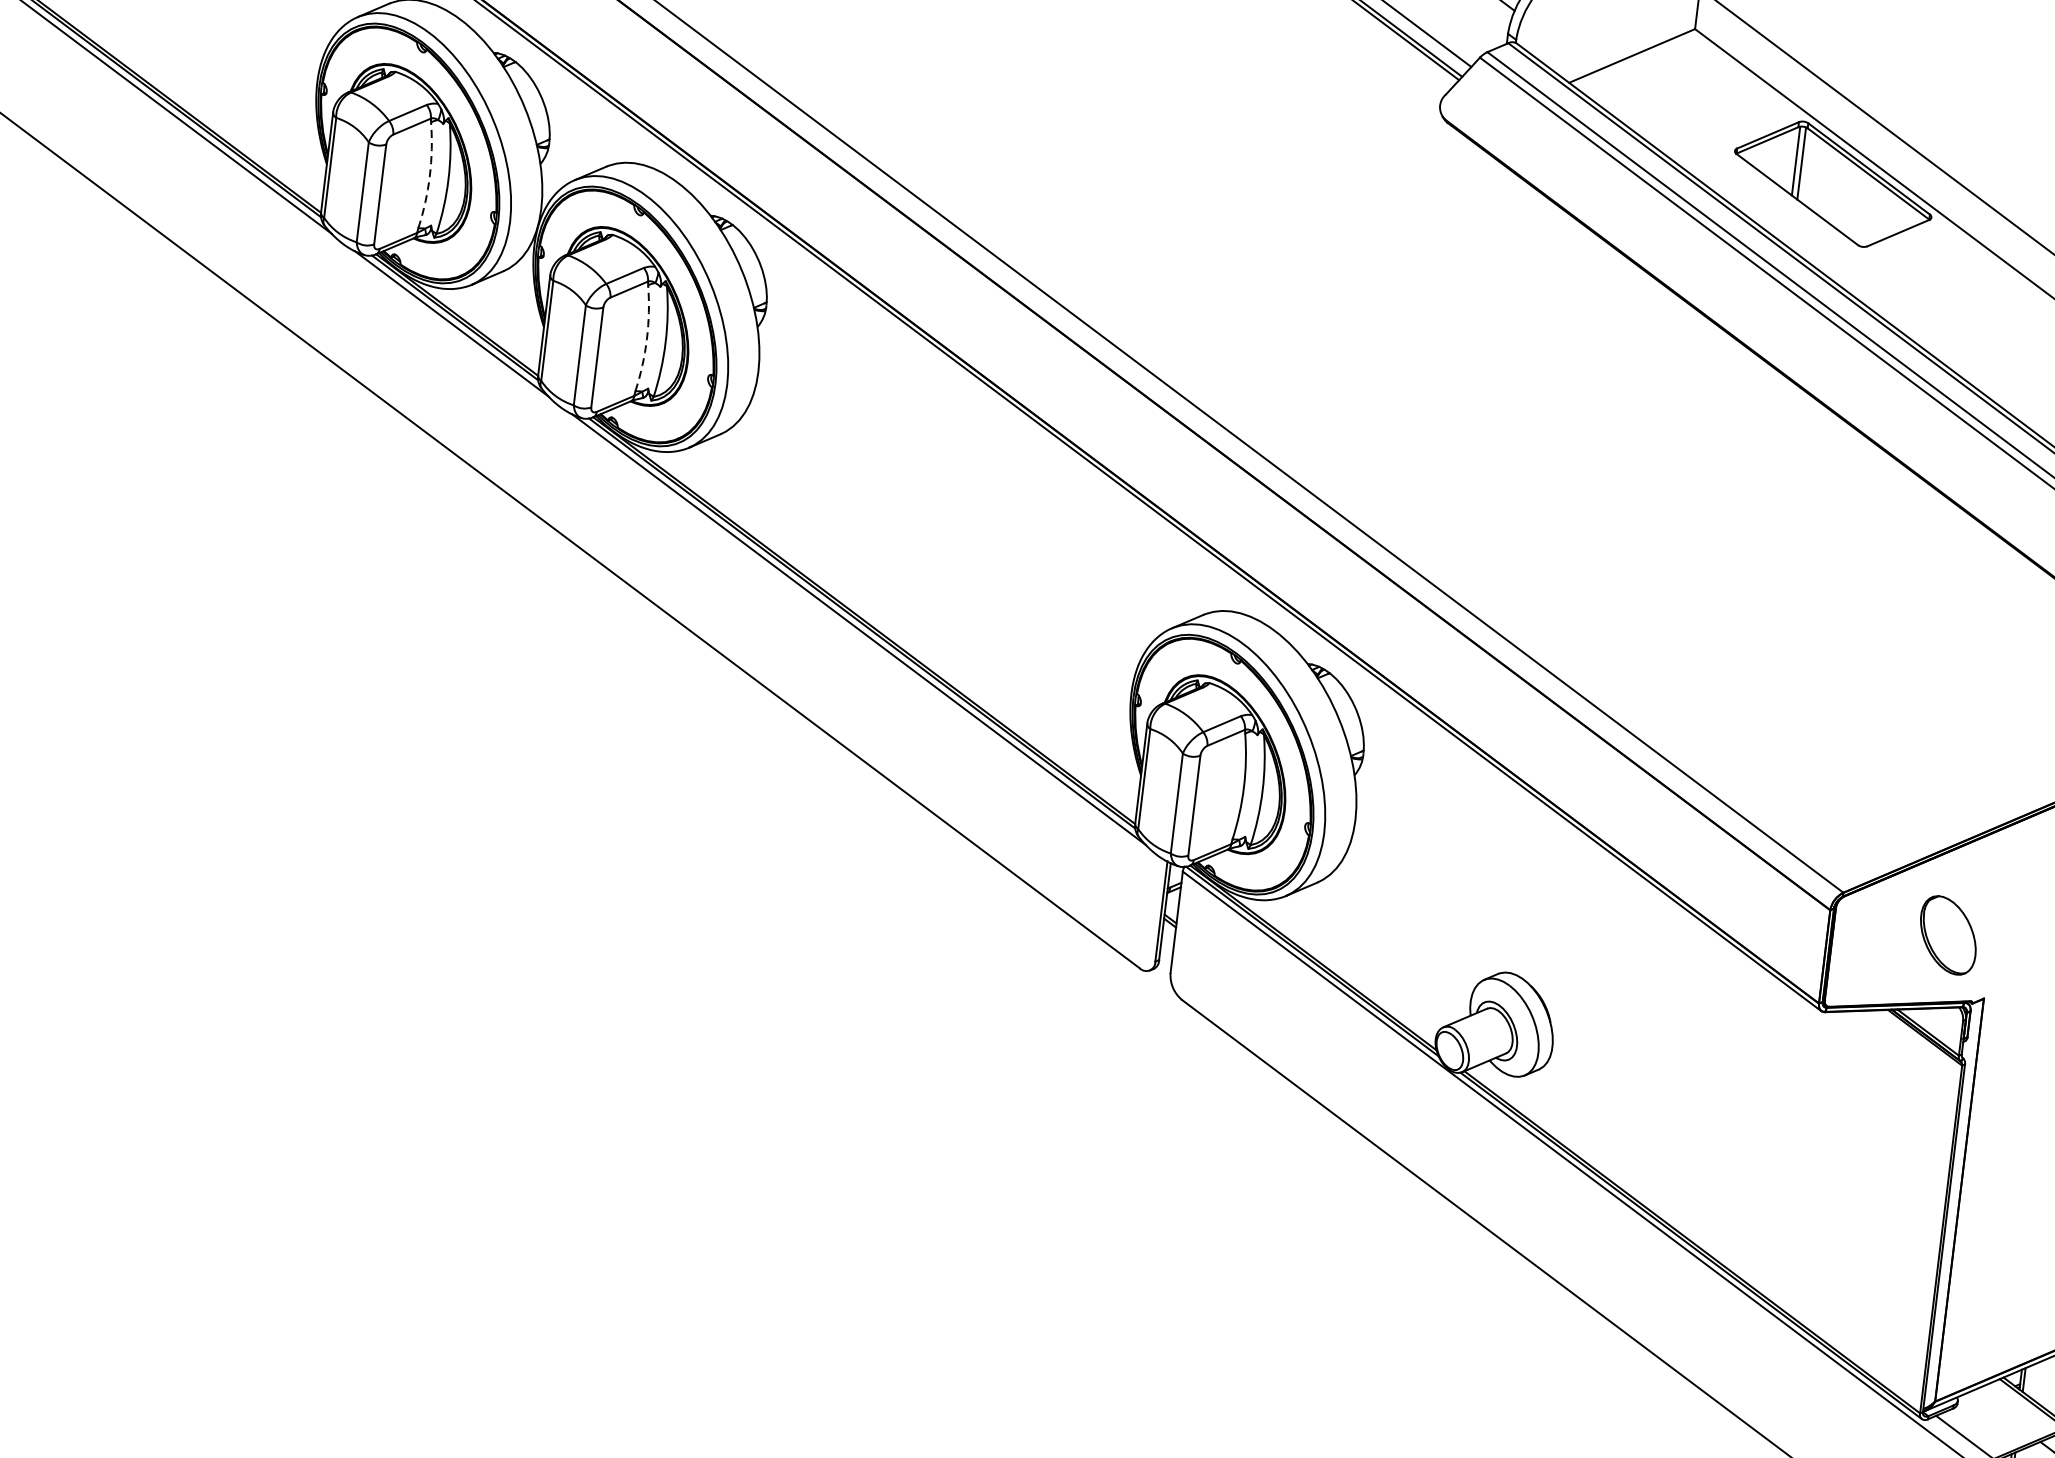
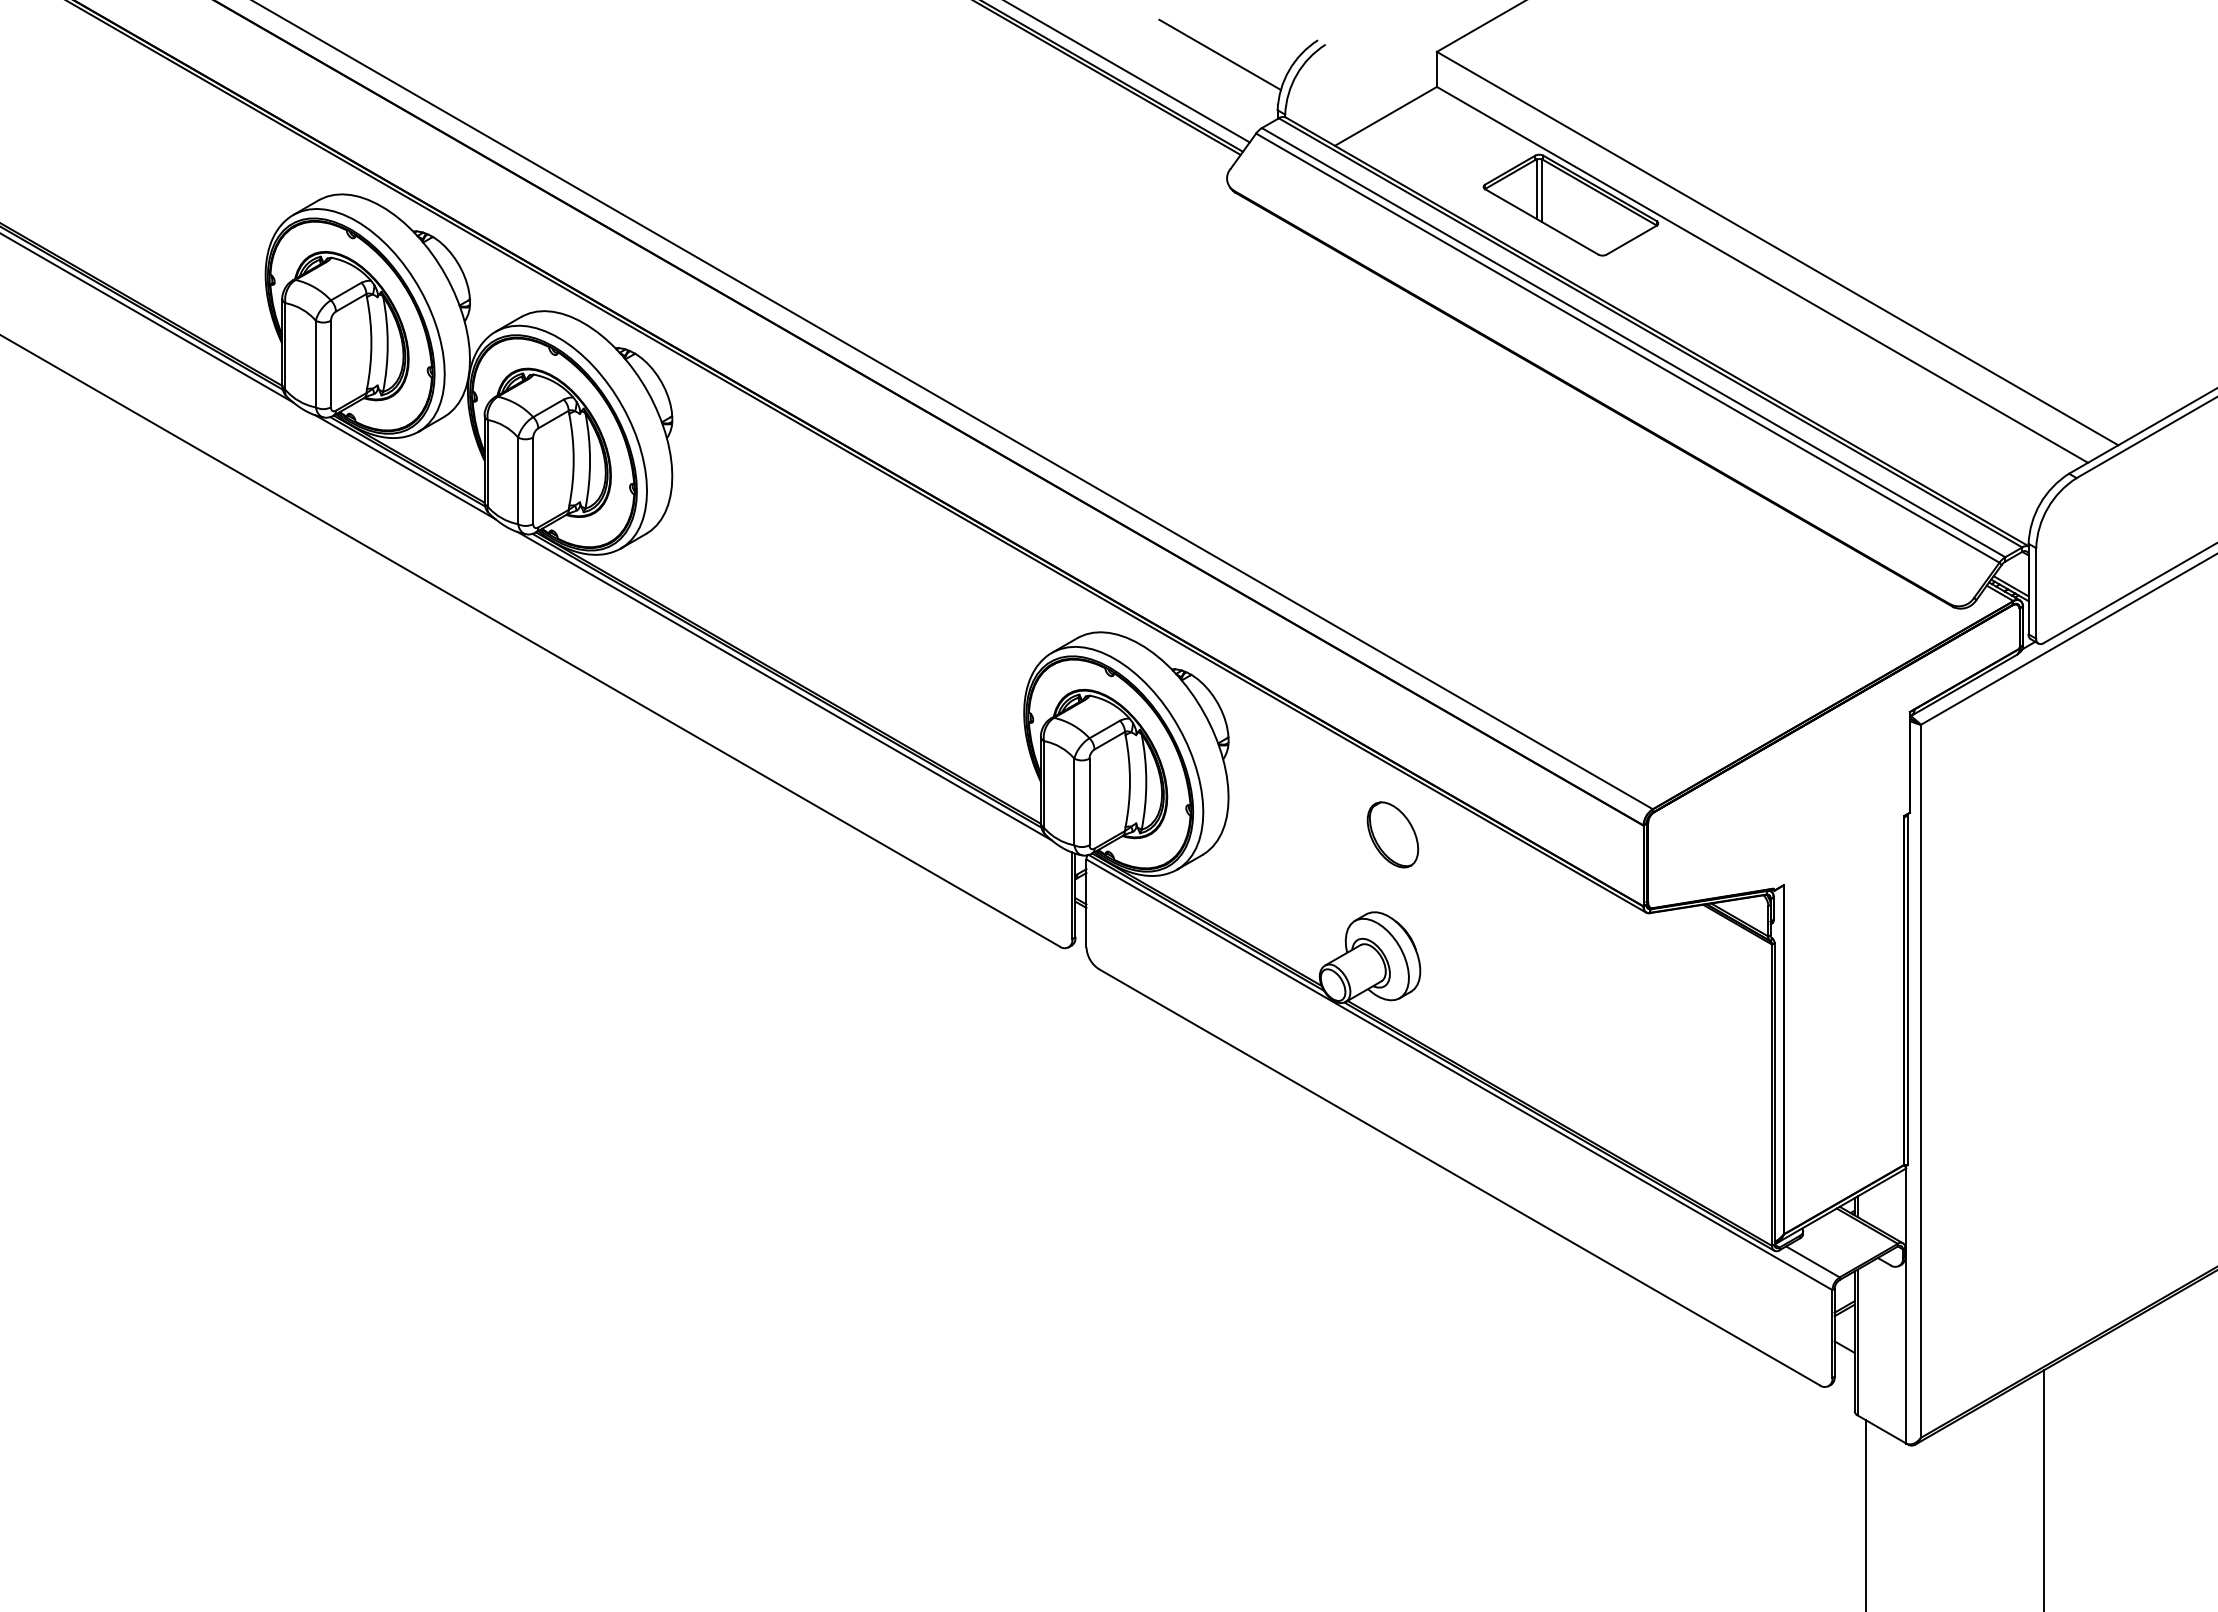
arc: (429, 176) -> (371, 343), dashed -> solid
arc: (646, 339) -> (573, 460), dashed -> solid
part: (1947, 934) -> (1392, 834), moved

